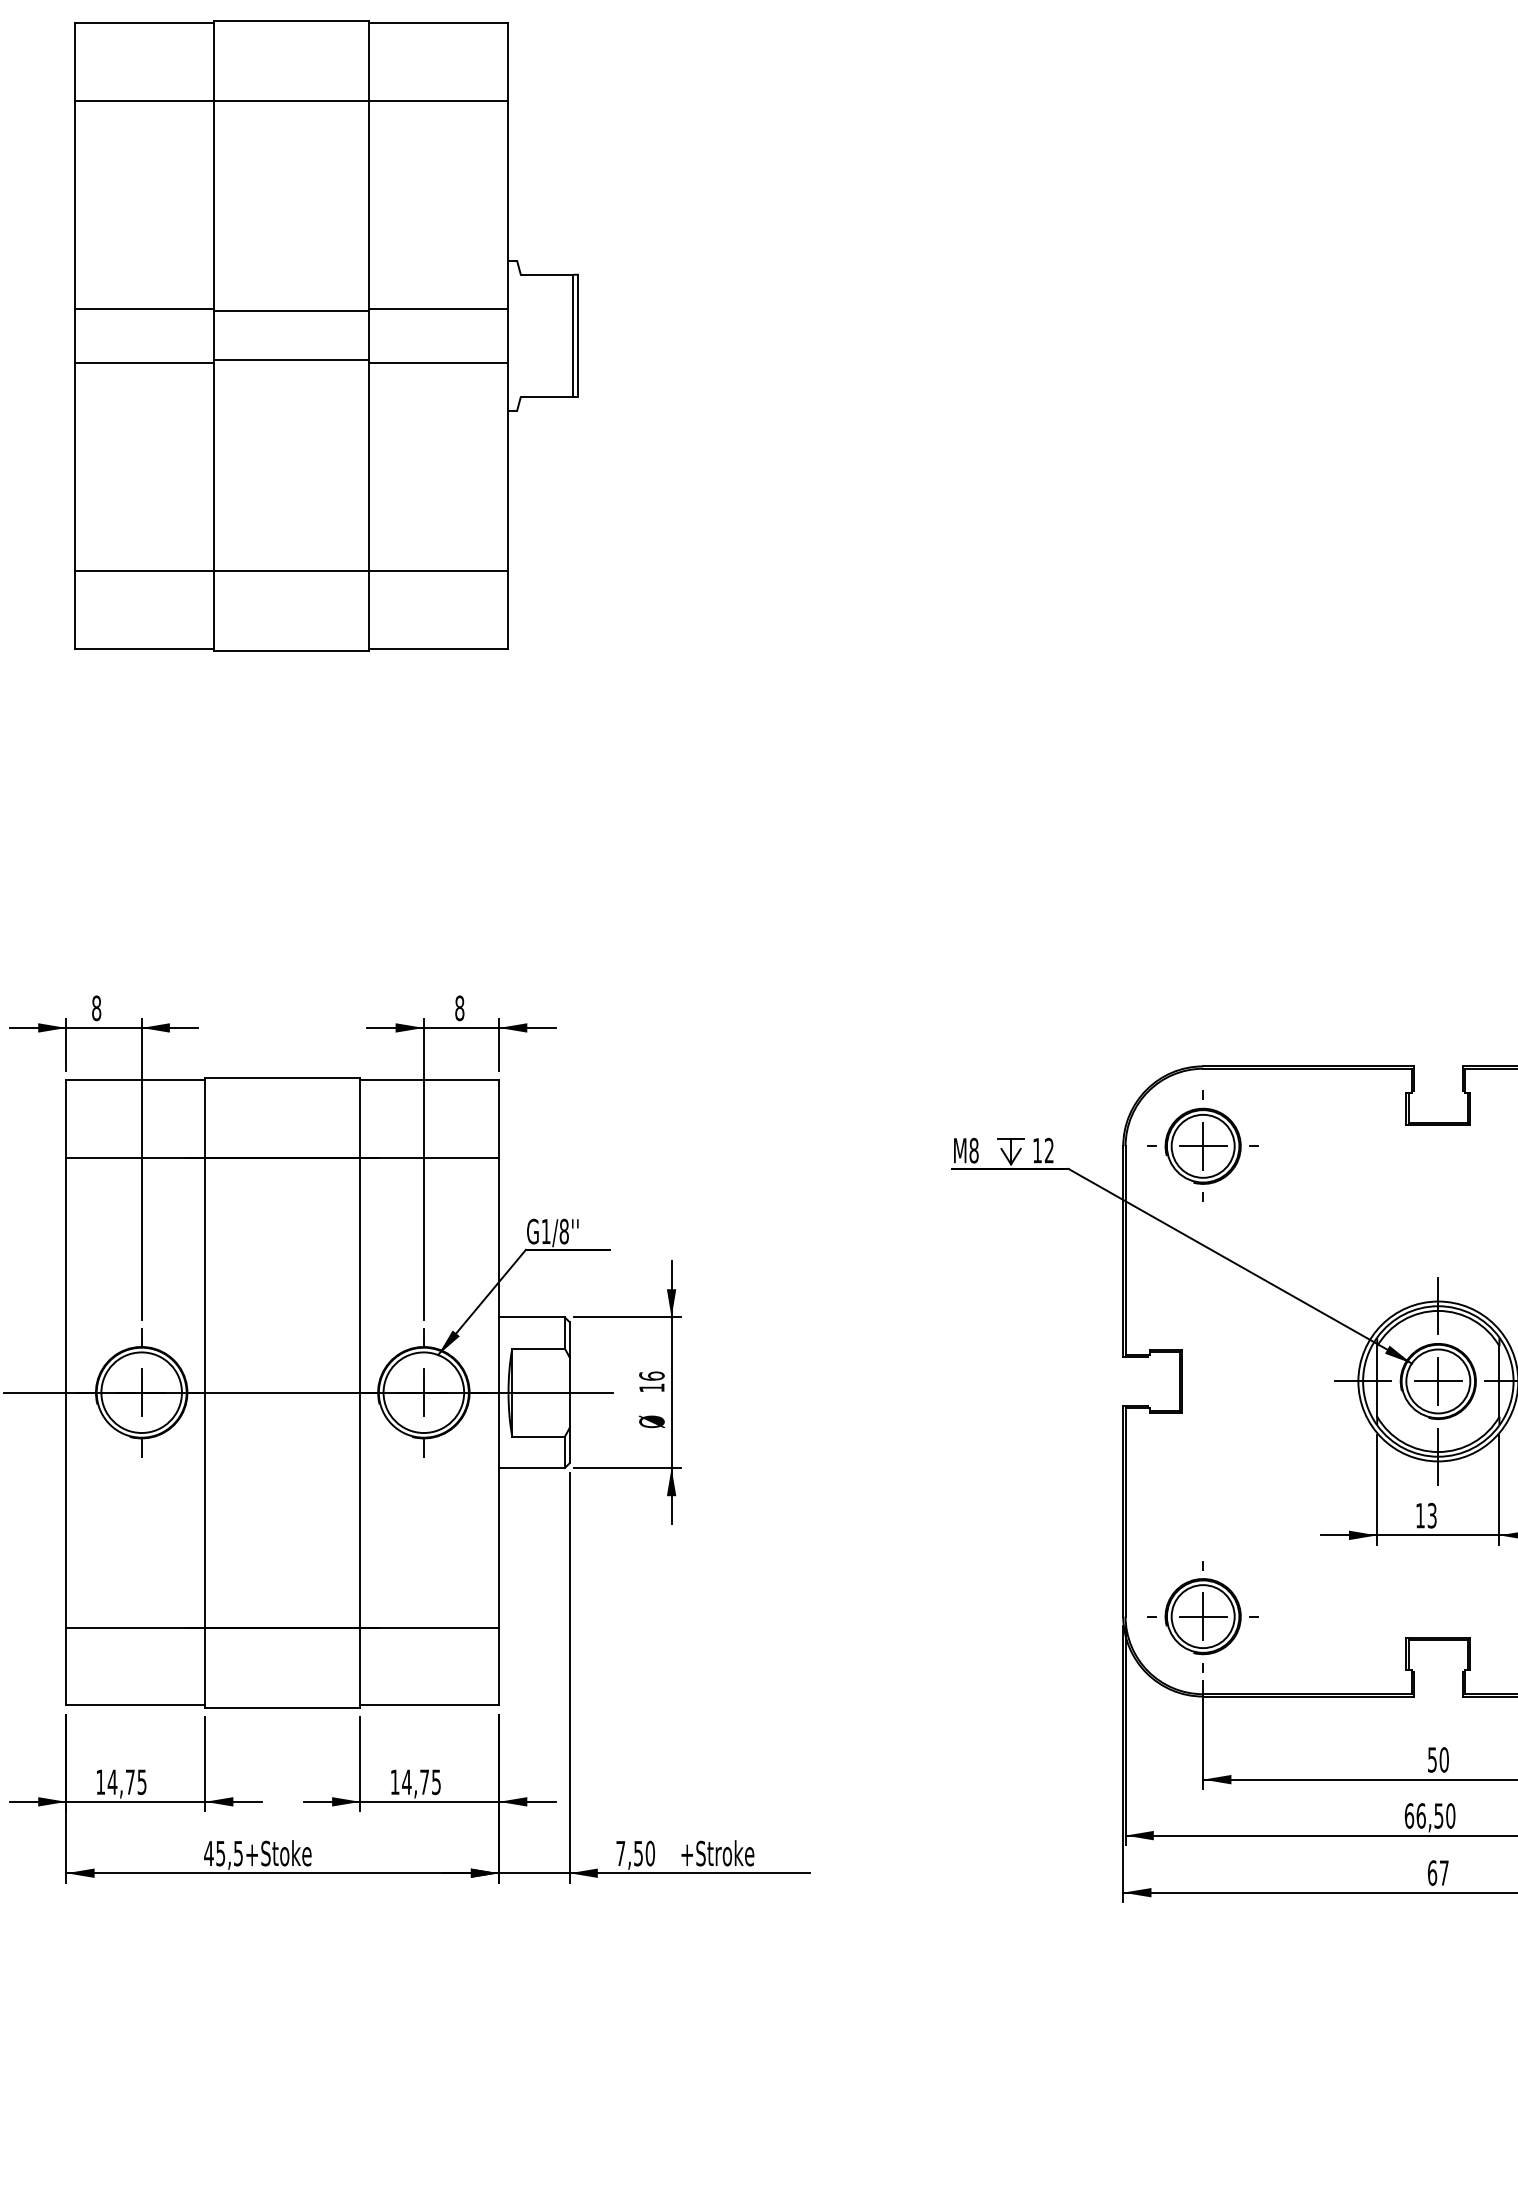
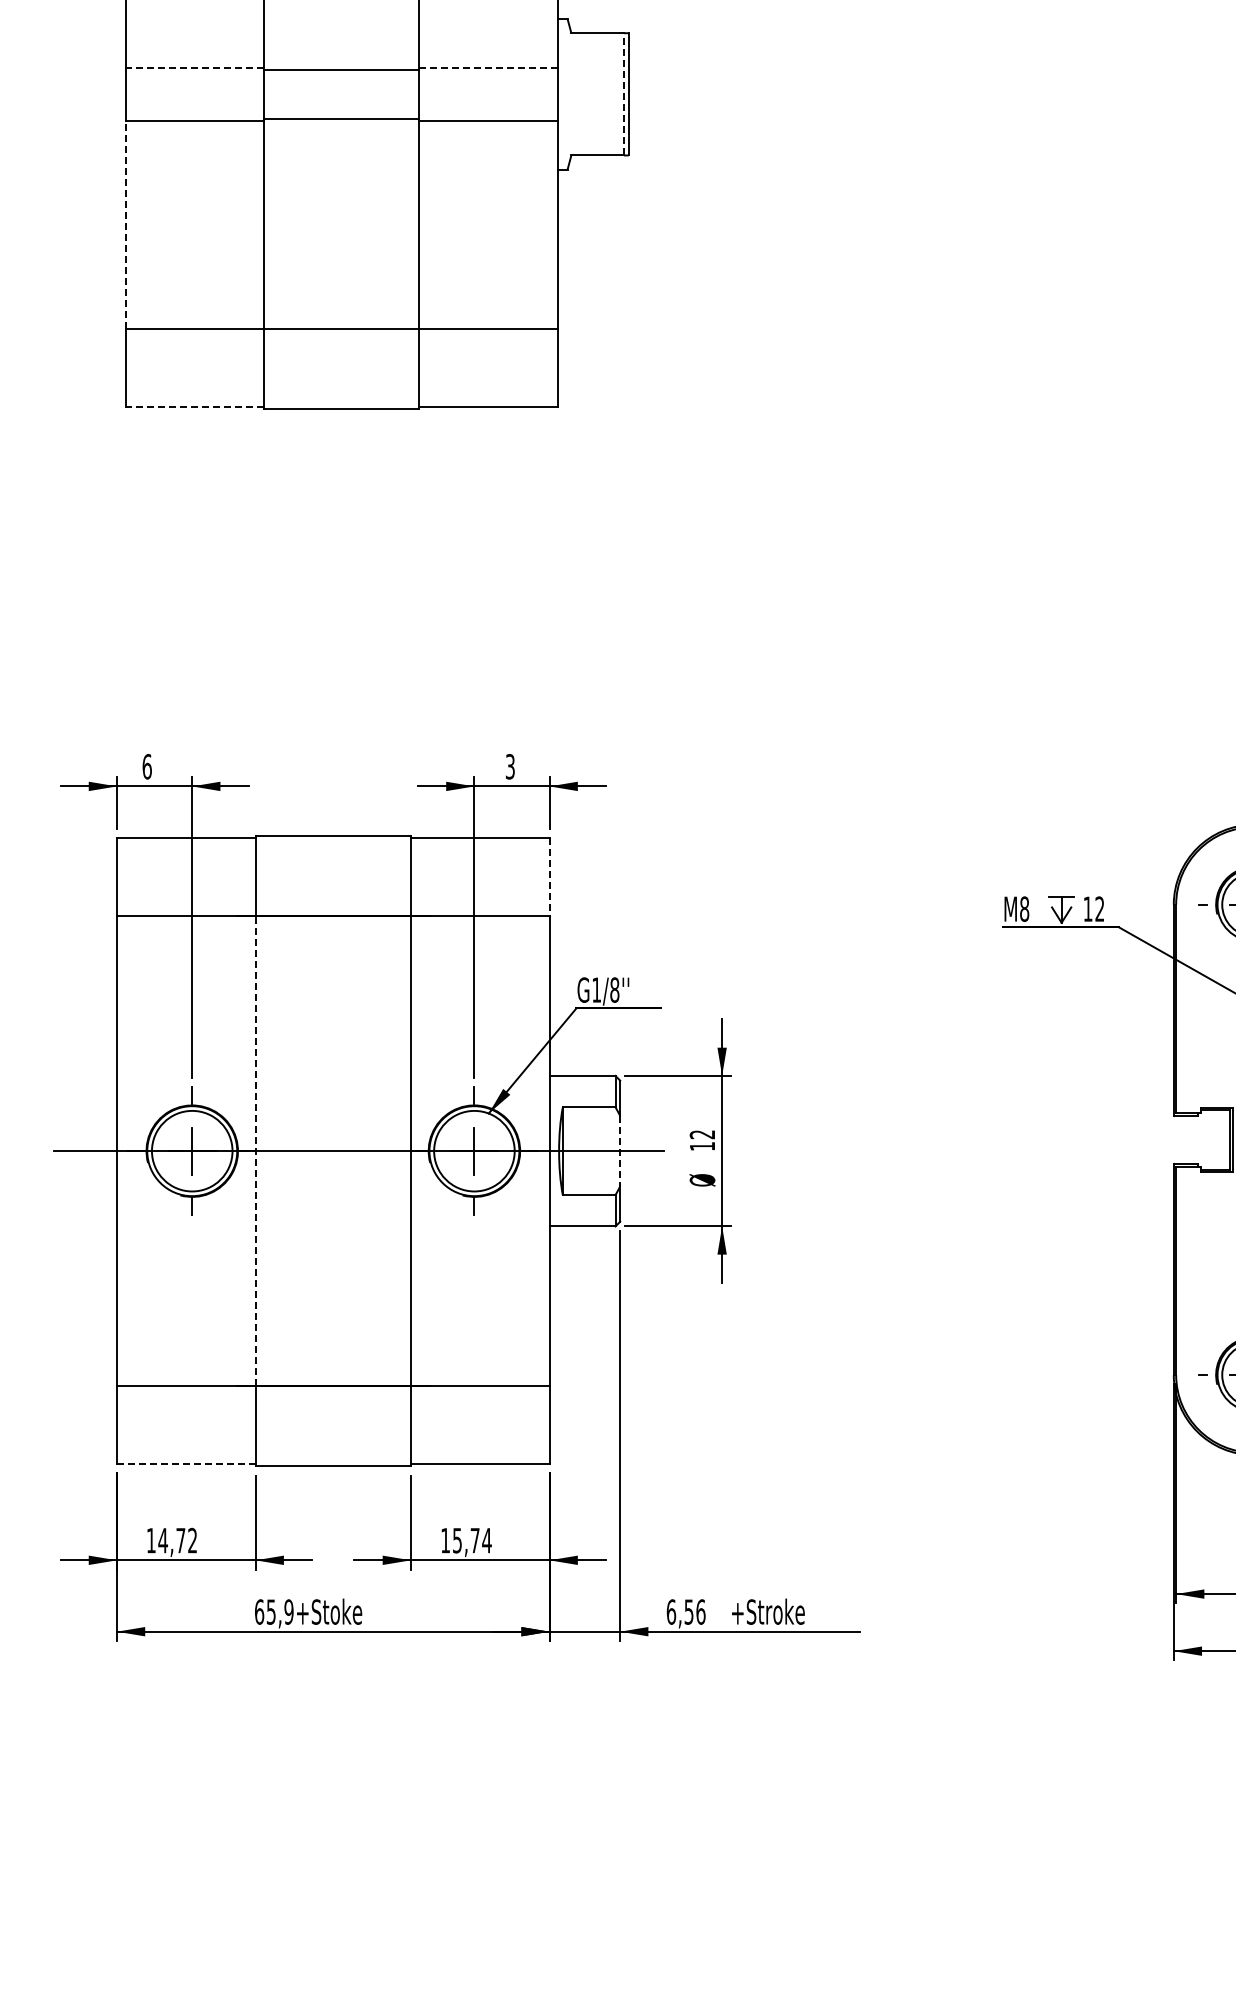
line: (143, 309) -> (194, 67), solid -> dashed
line: (438, 309) -> (489, 67), solid -> dashed
line: (573, 335) -> (624, 93), solid -> dashed
line: (74, 466) -> (125, 224), solid -> dashed
line: (143, 648) -> (194, 406), solid -> dashed
text: (96, 1007) -> (147, 765), 8 -> 6
text: (459, 1008) -> (510, 766), 8 -> 3
line: (499, 1118) -> (550, 876), solid -> dashed
text: (651, 1375) -> (702, 1133), 16 -> 12
line: (205, 1392) -> (256, 1150), solid -> dashed
line: (569, 1393) -> (620, 1151), solid -> dashed
line: (135, 1705) -> (186, 1463), solid -> dashed
text: (141, 1782) -> (192, 1540), 14,75 -> 14,72
text: (421, 1782) -> (472, 1540), 14,75 -> 15,74
text: (223, 1853) -> (274, 1611), 45,5+Stoke -> 65,9+Stoke
text: (635, 1853) -> (686, 1611), 7,50 -> 6,56

